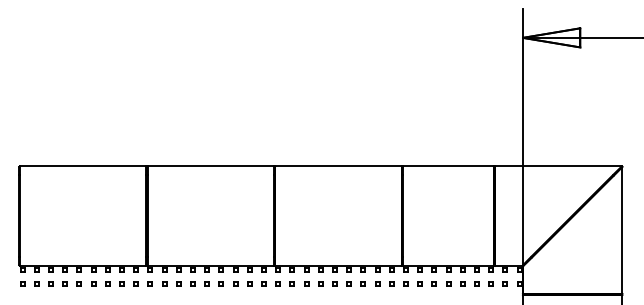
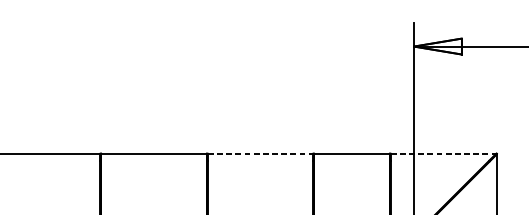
line: (339, 166) -> (261, 153), solid -> dashed
line: (558, 166) -> (443, 153), solid -> dashed

